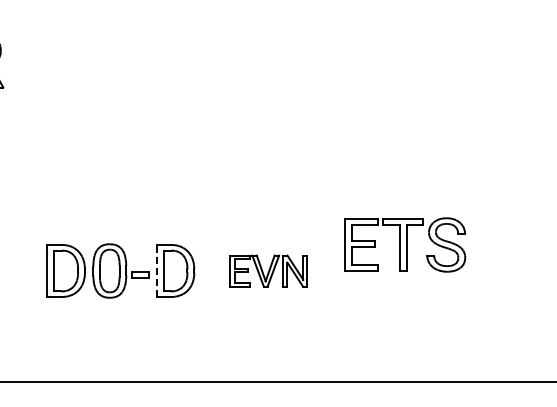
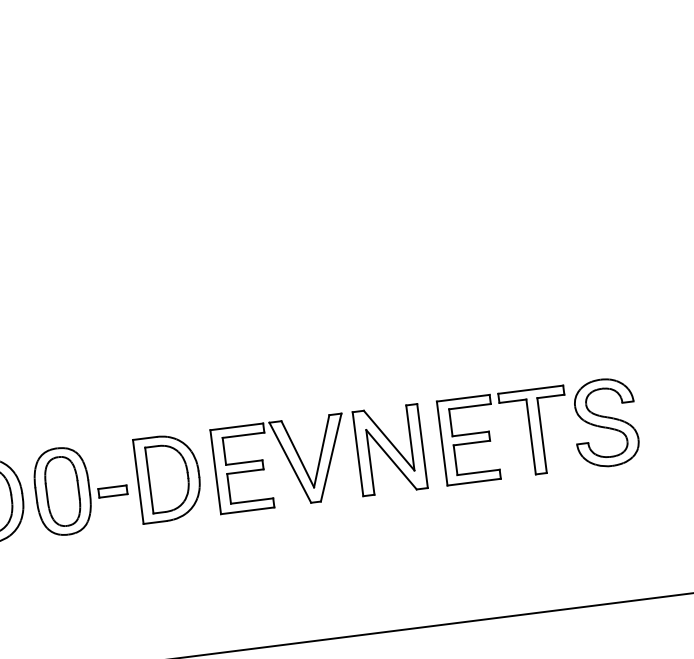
part: (405, 244) -> (539, 430), moved
line: (156, 270) -> (137, 481), dashed -> solid
part: (268, 271) -> (318, 459), size x1.67

